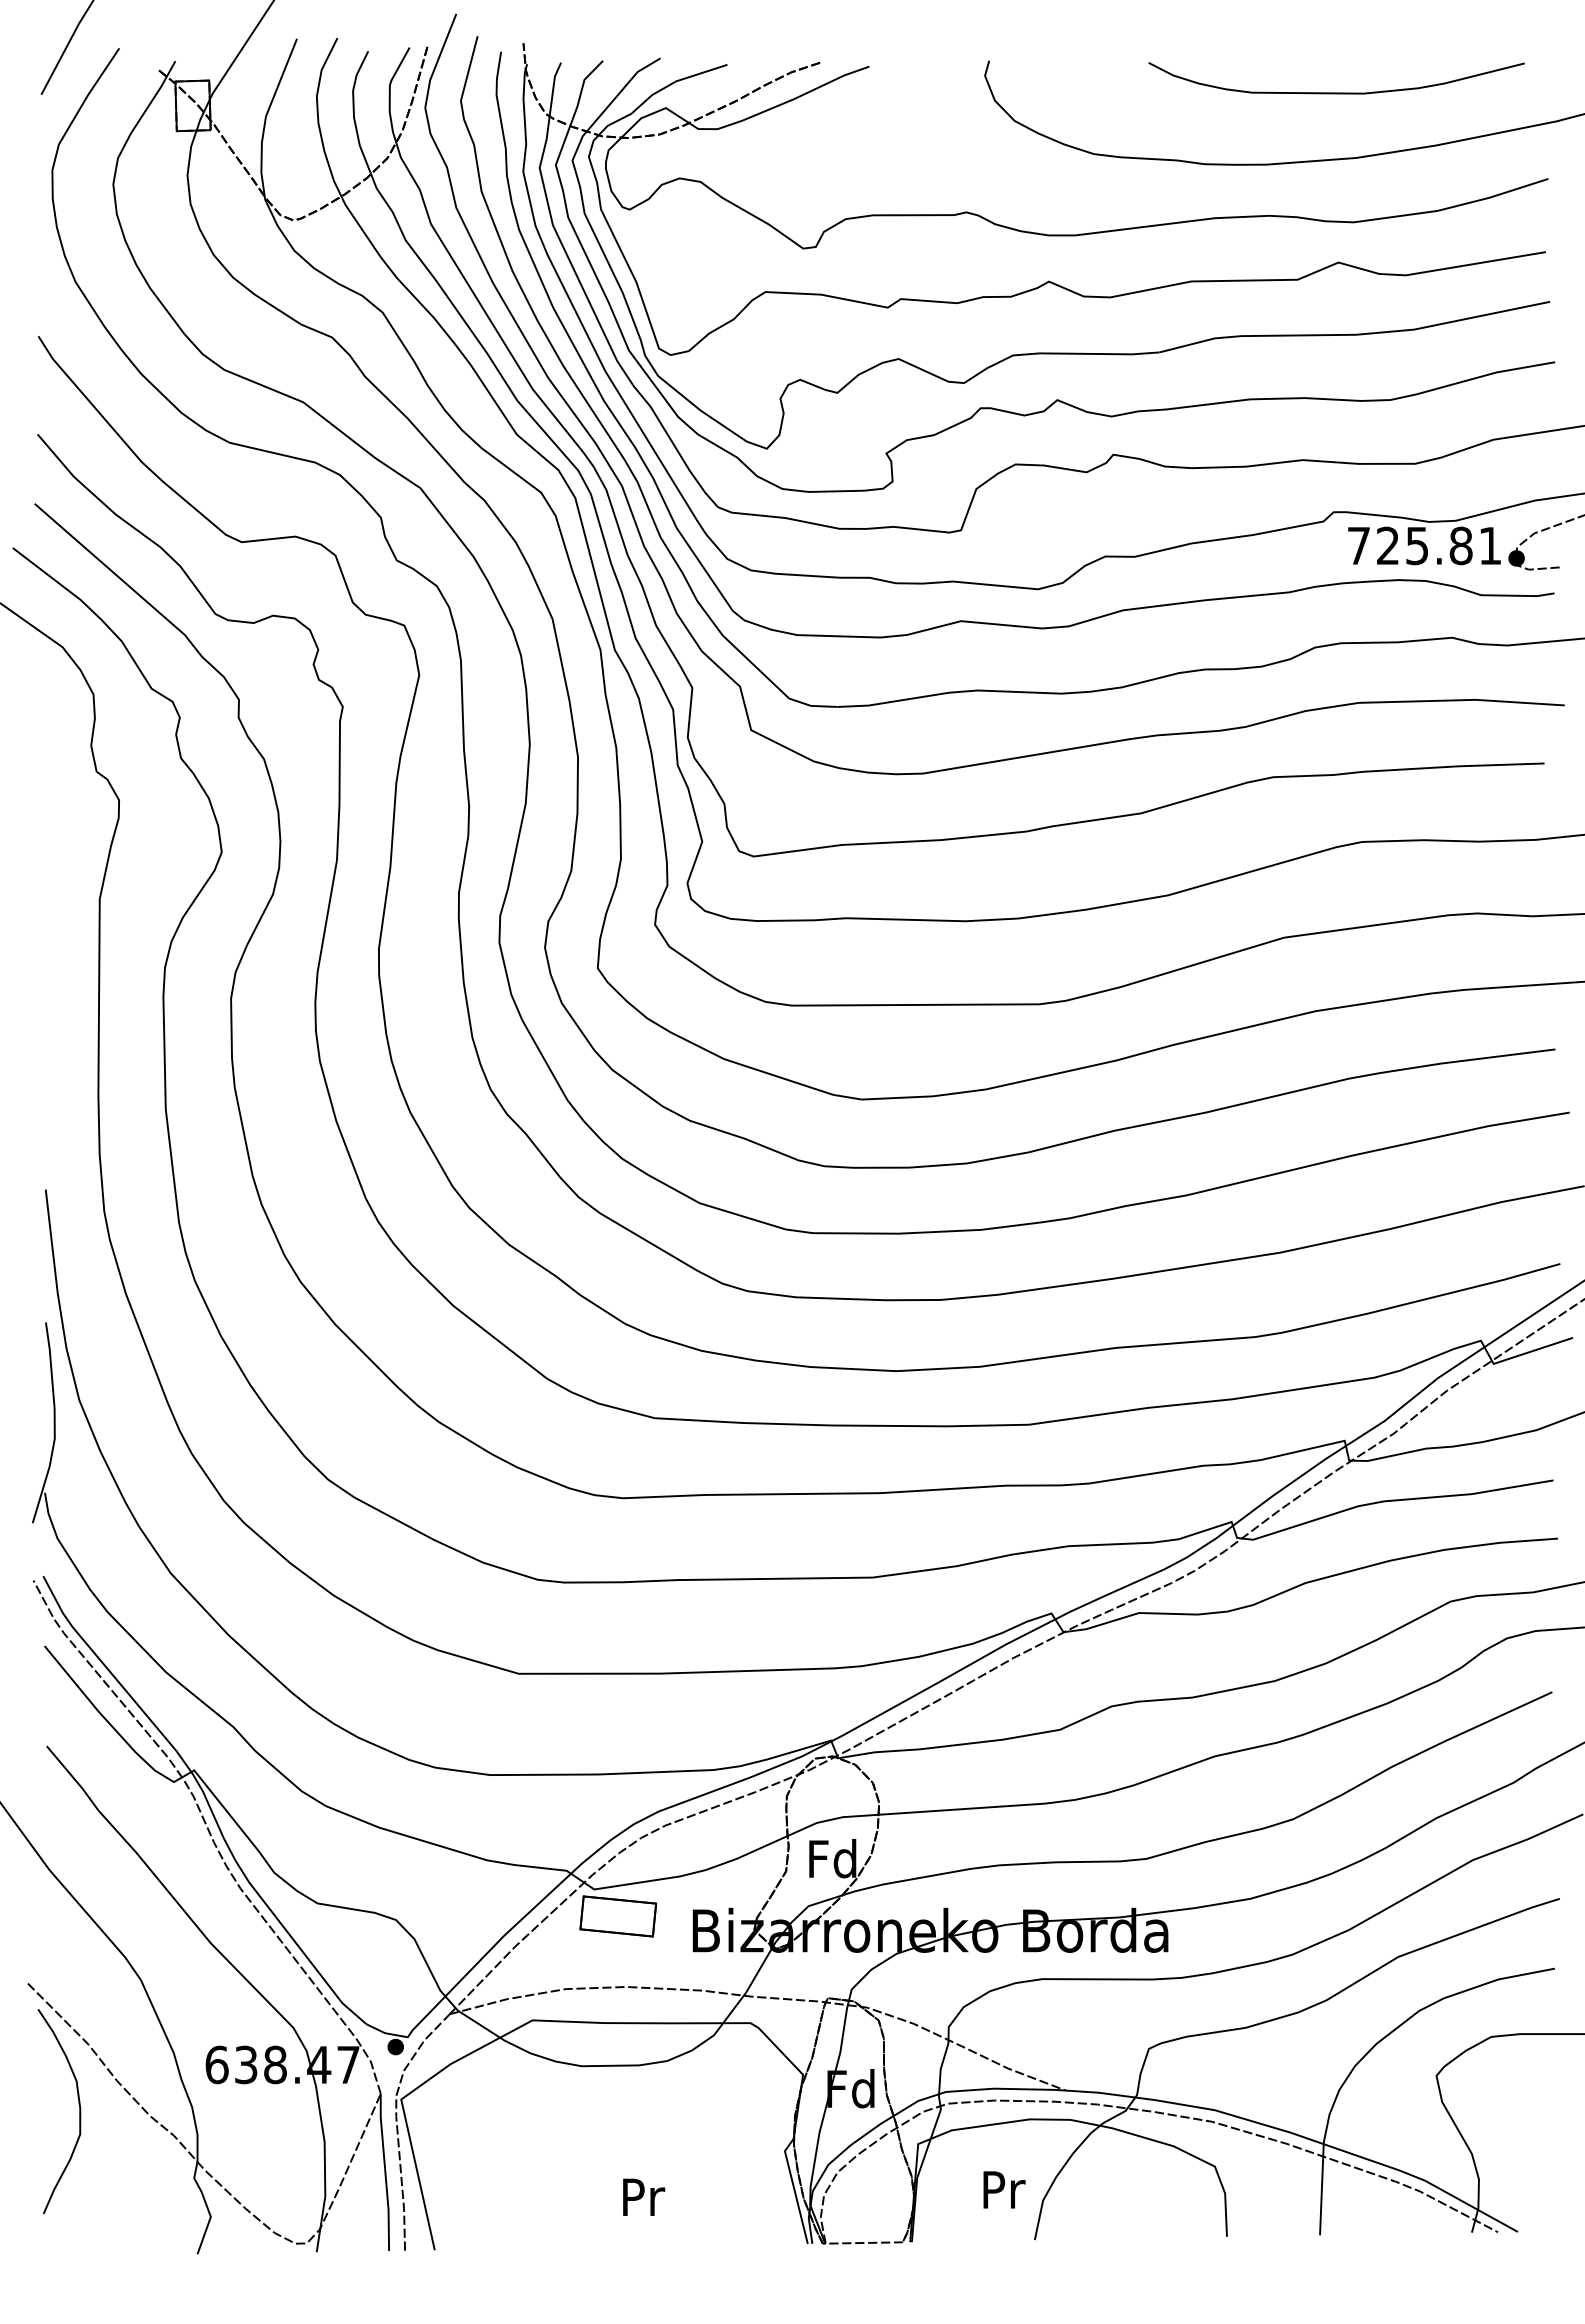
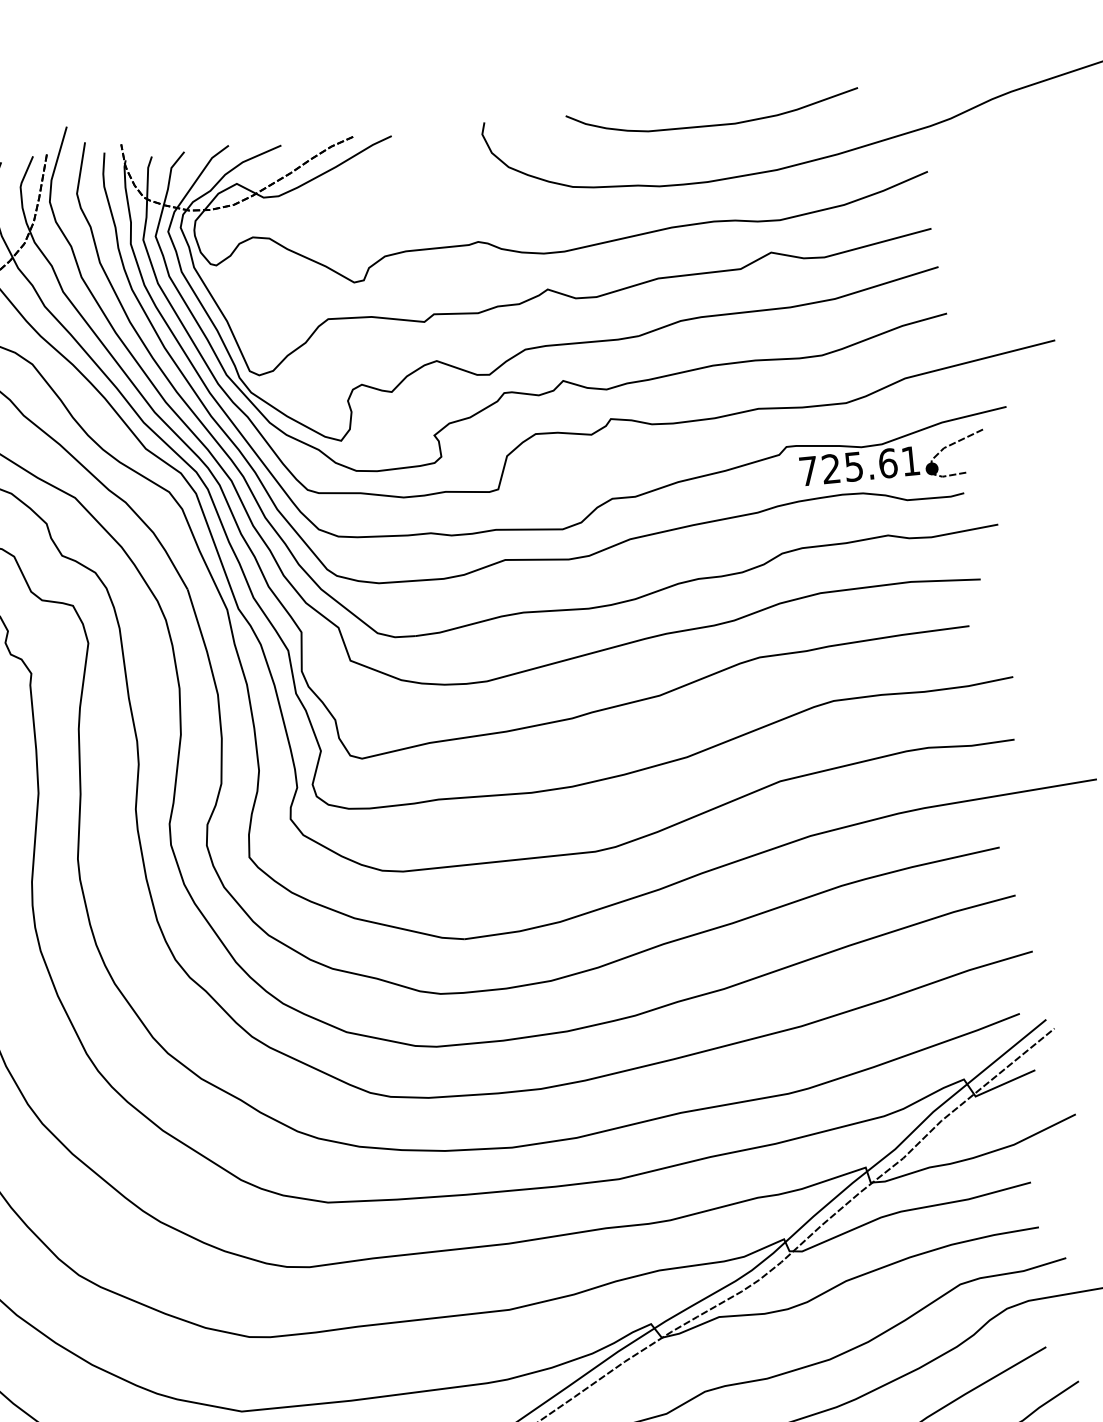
curve: (1336, 92) -> (713, 124), moved
text: (1460, 545) -> (887, 463), 725.81 -> 725.61

